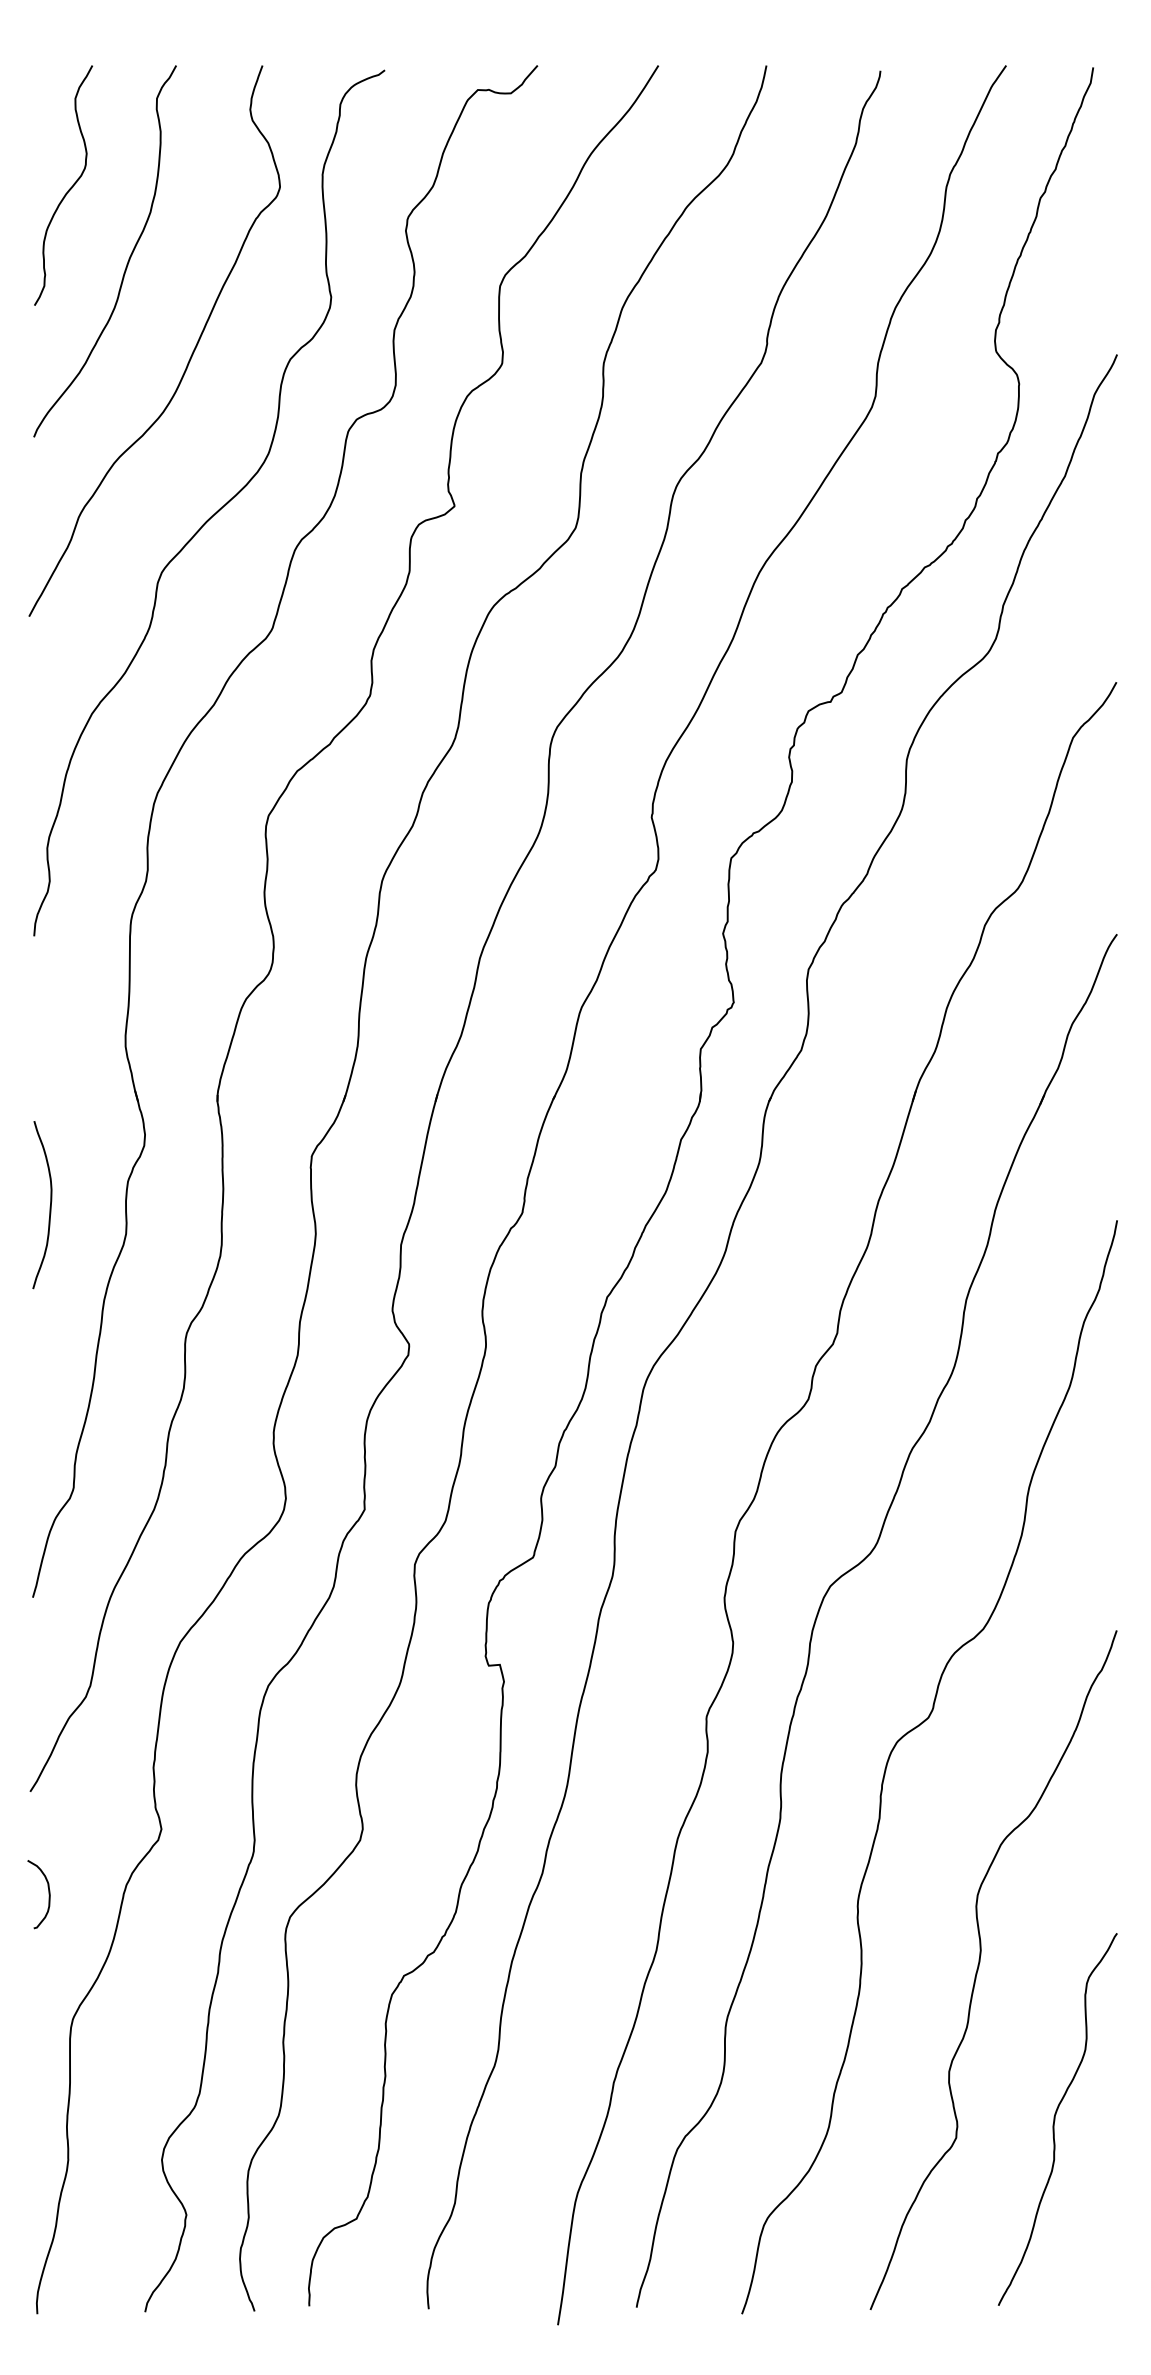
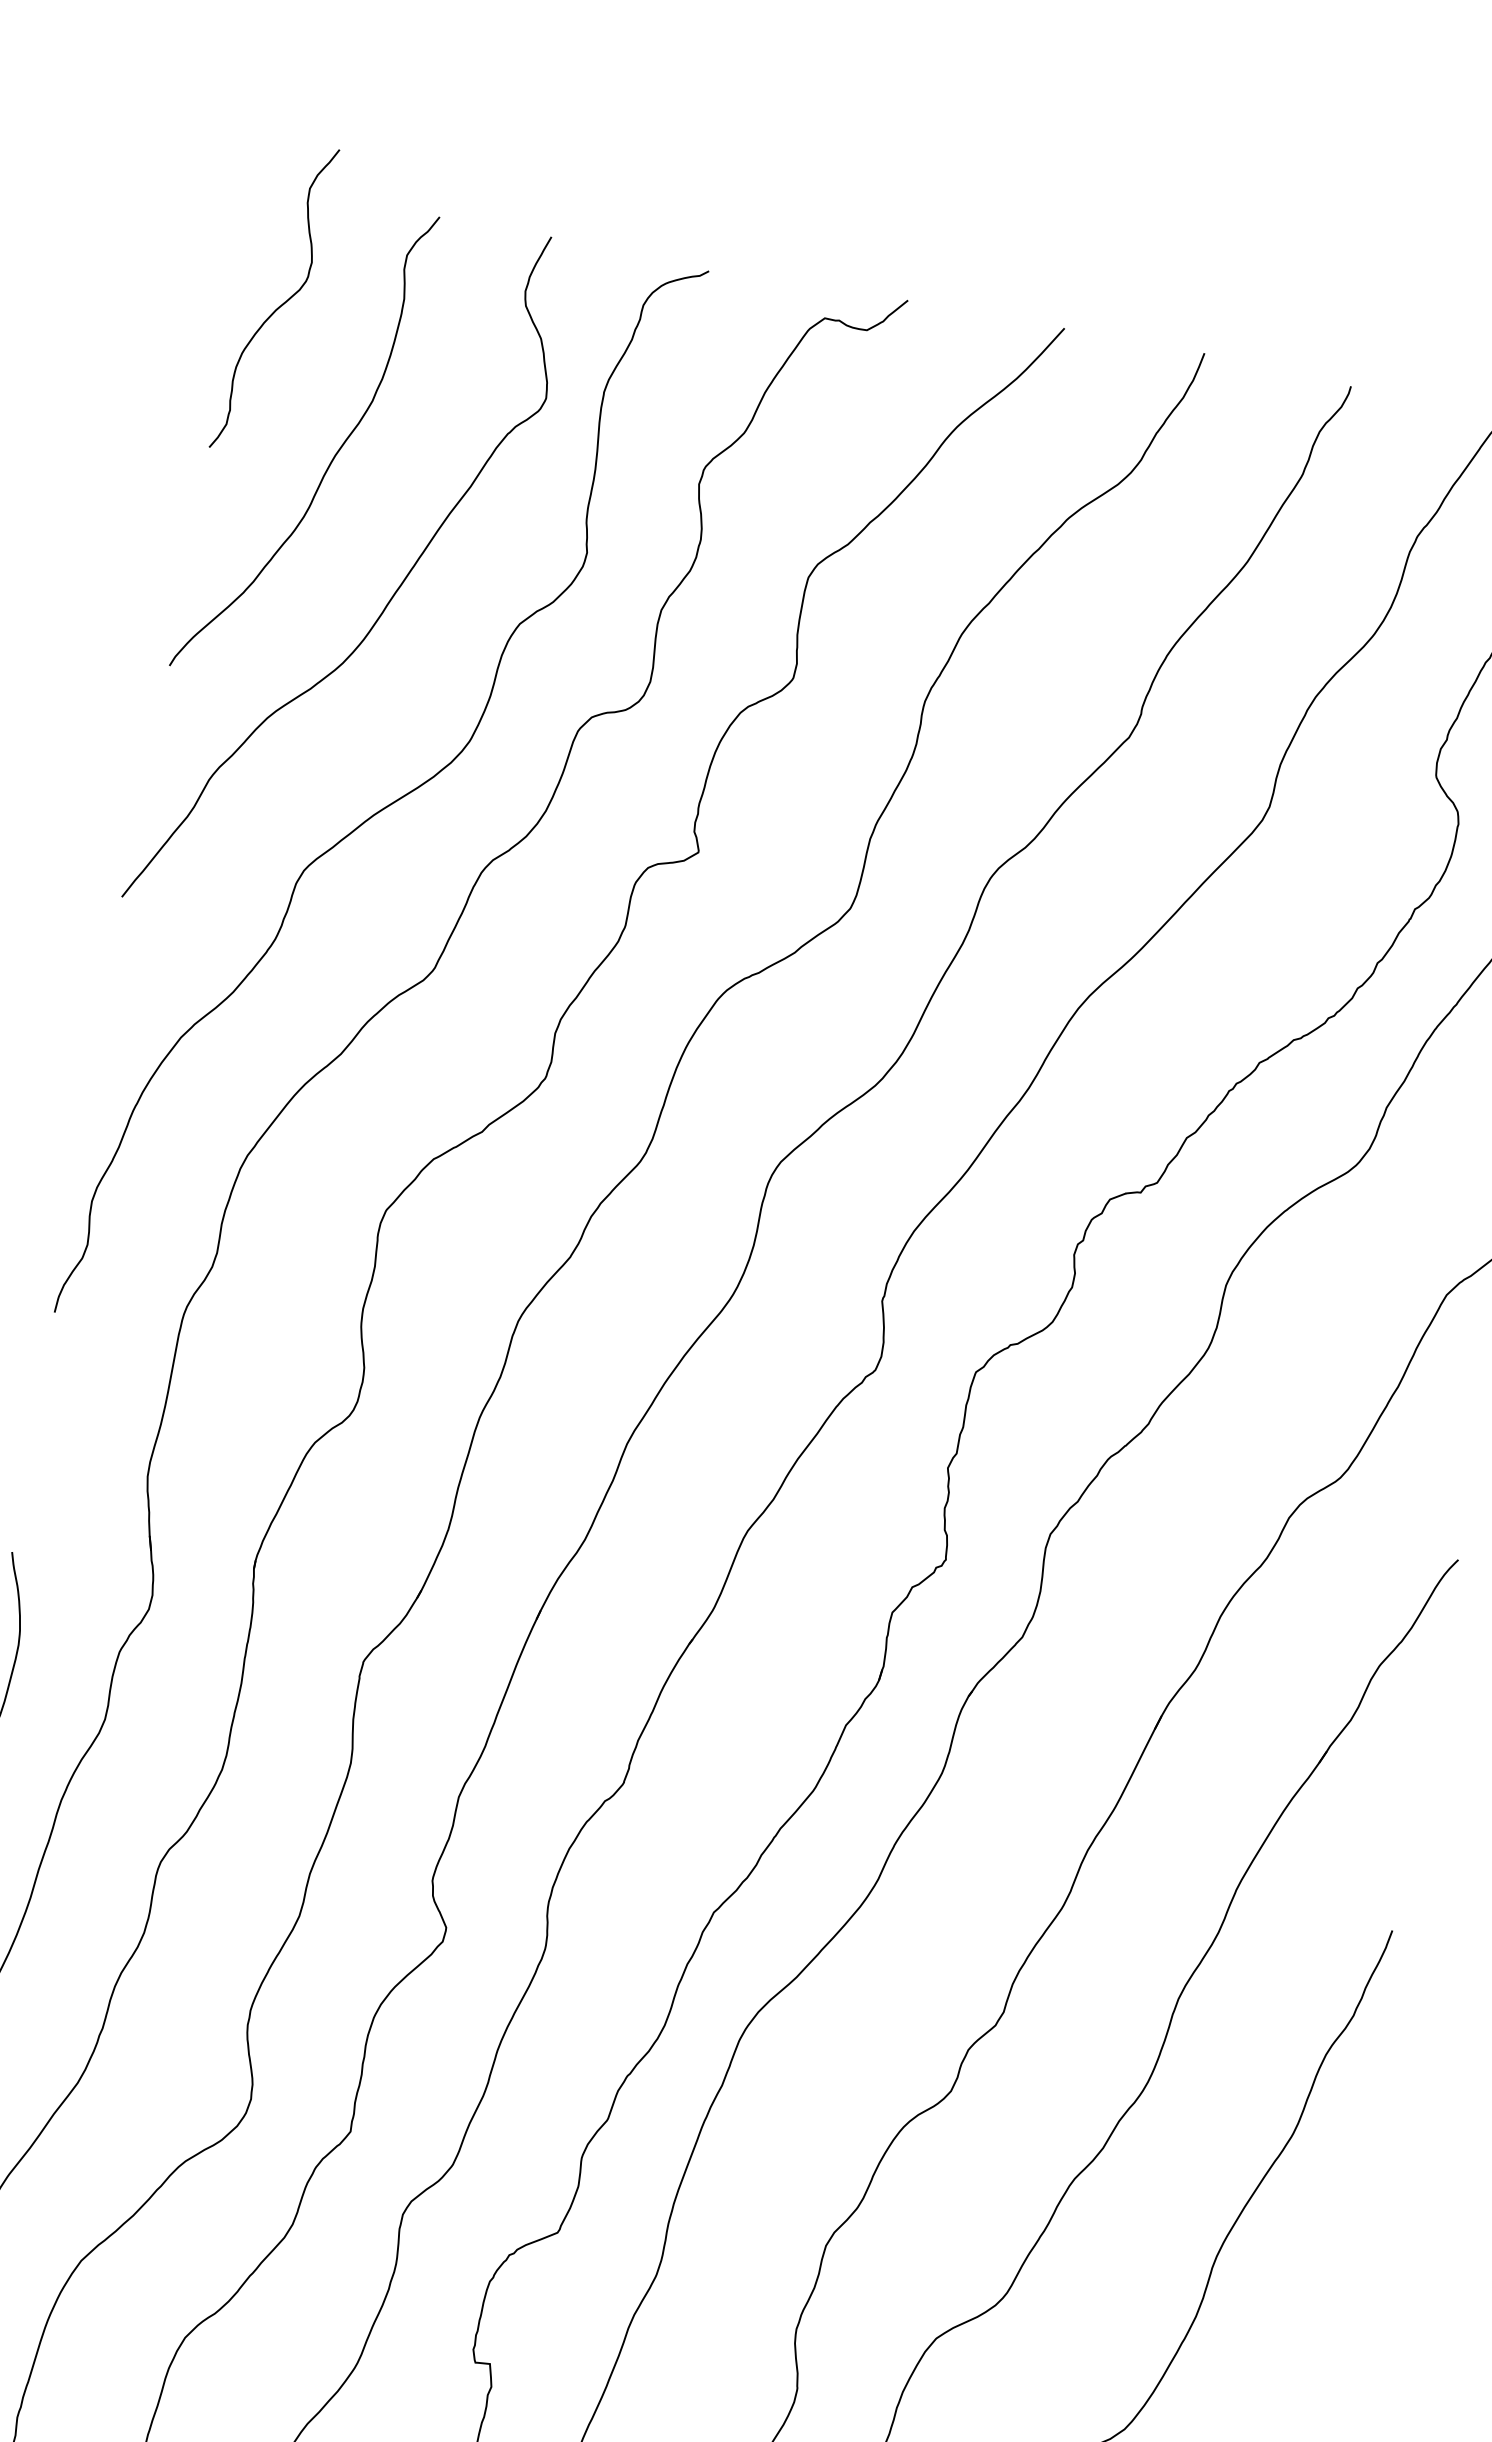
curve: (68, 189) -> (279, 304), moved

